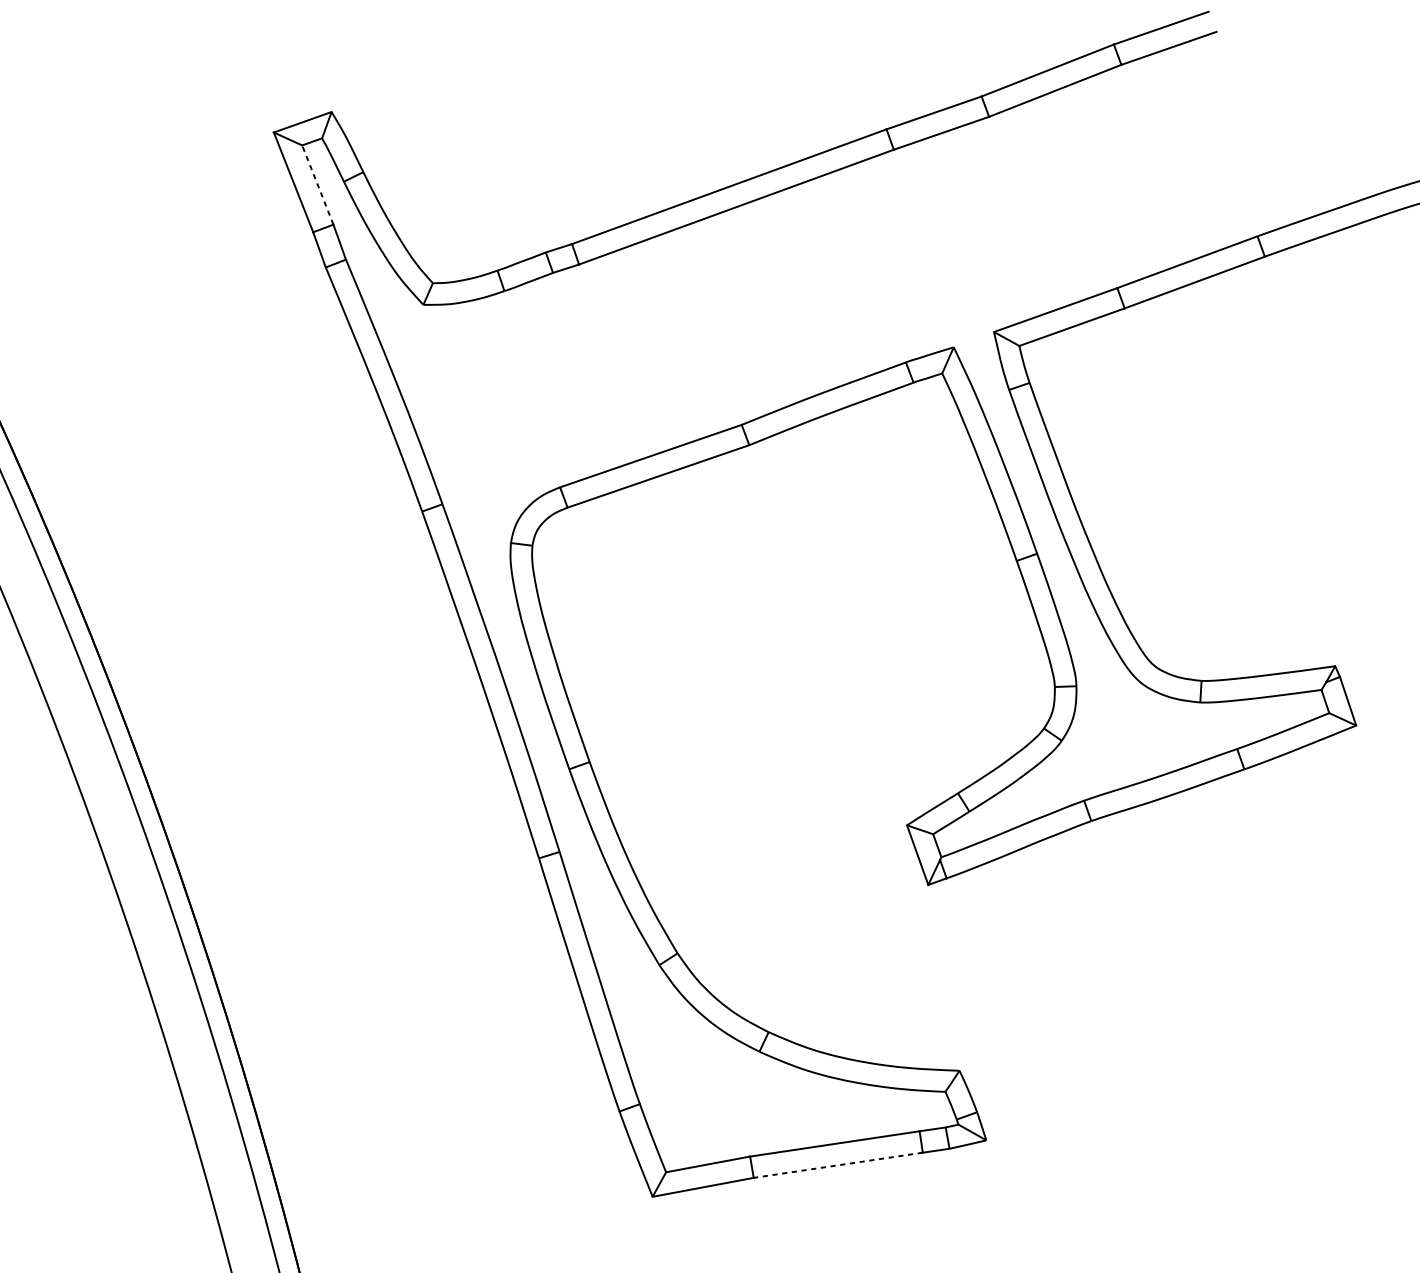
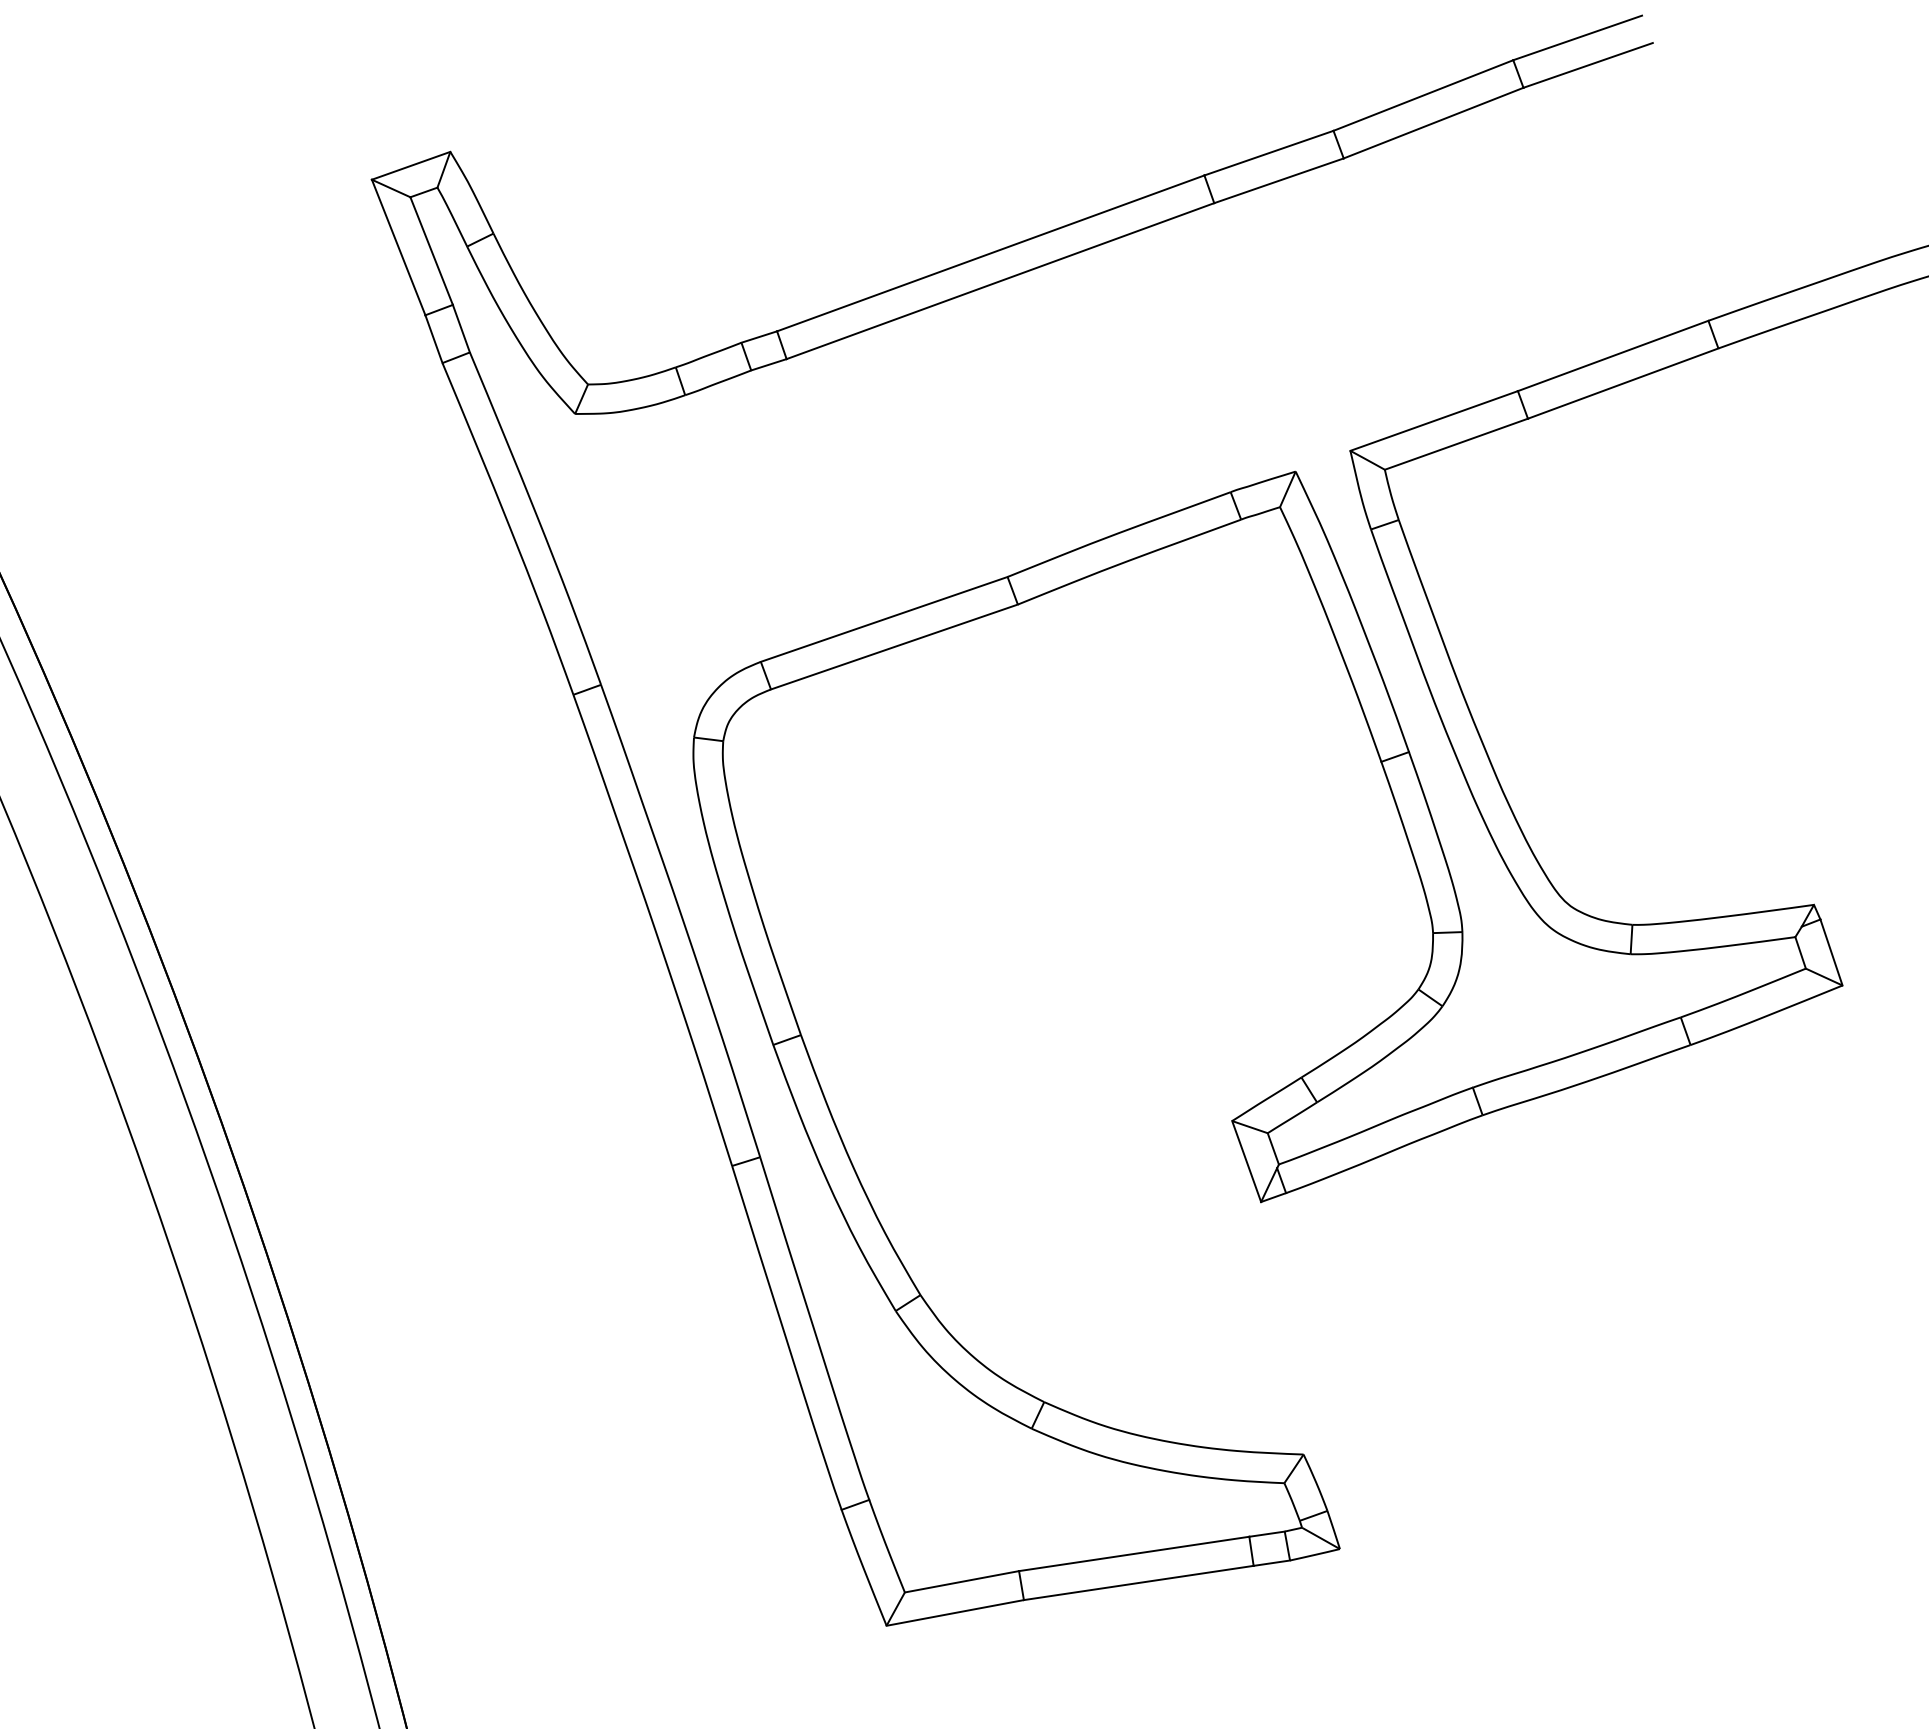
line: (317, 185) -> (431, 251), dashed -> solid
line: (838, 1165) -> (1138, 1583), dashed -> solid

